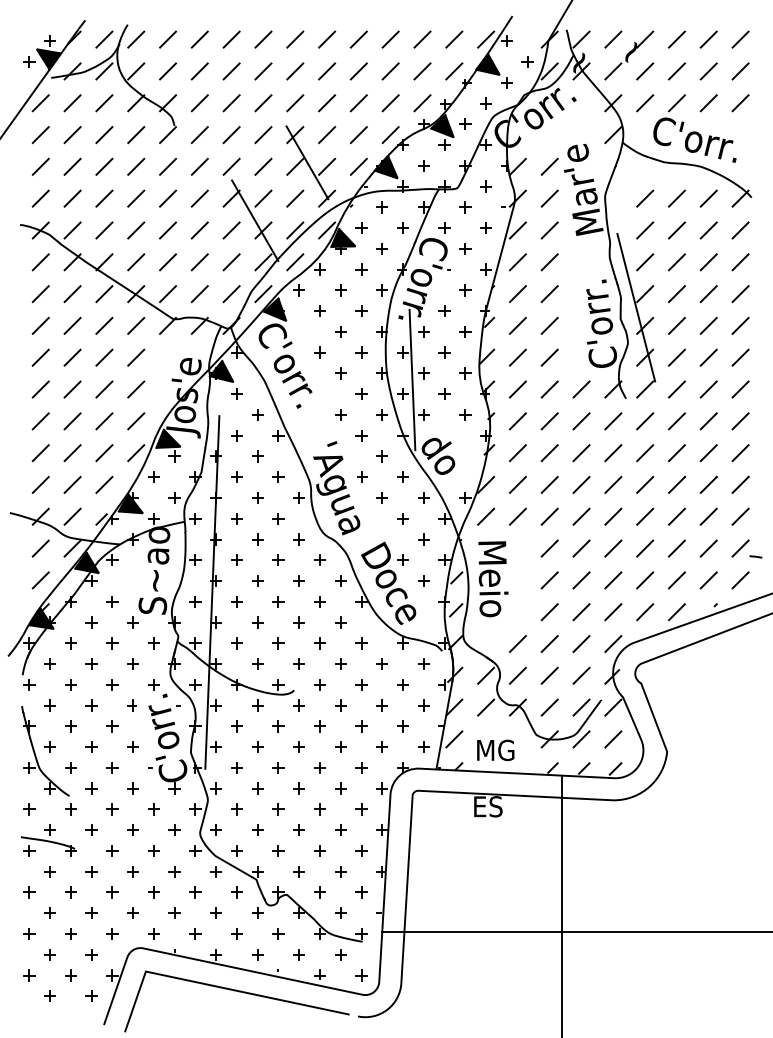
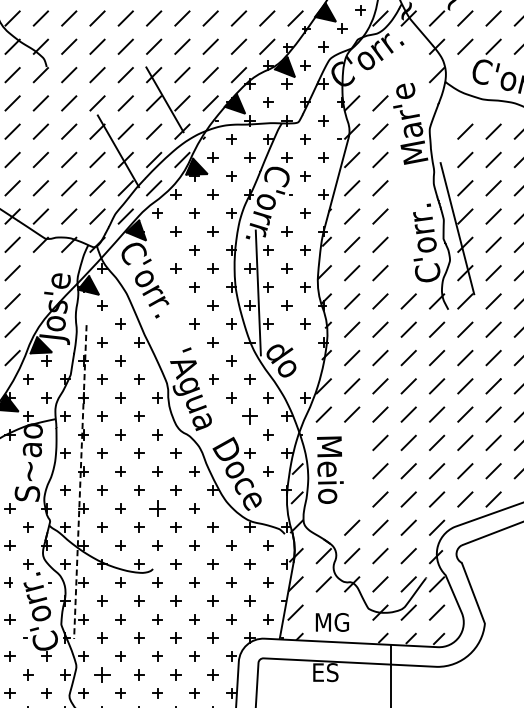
part: (402, 518) -> (249, 416), size x1.6
line: (212, 592) -> (80, 481), solid -> dashed
part: (298, 622) -> (156, 508), size x1.6
part: (236, 809) -> (101, 675), size x1.6

